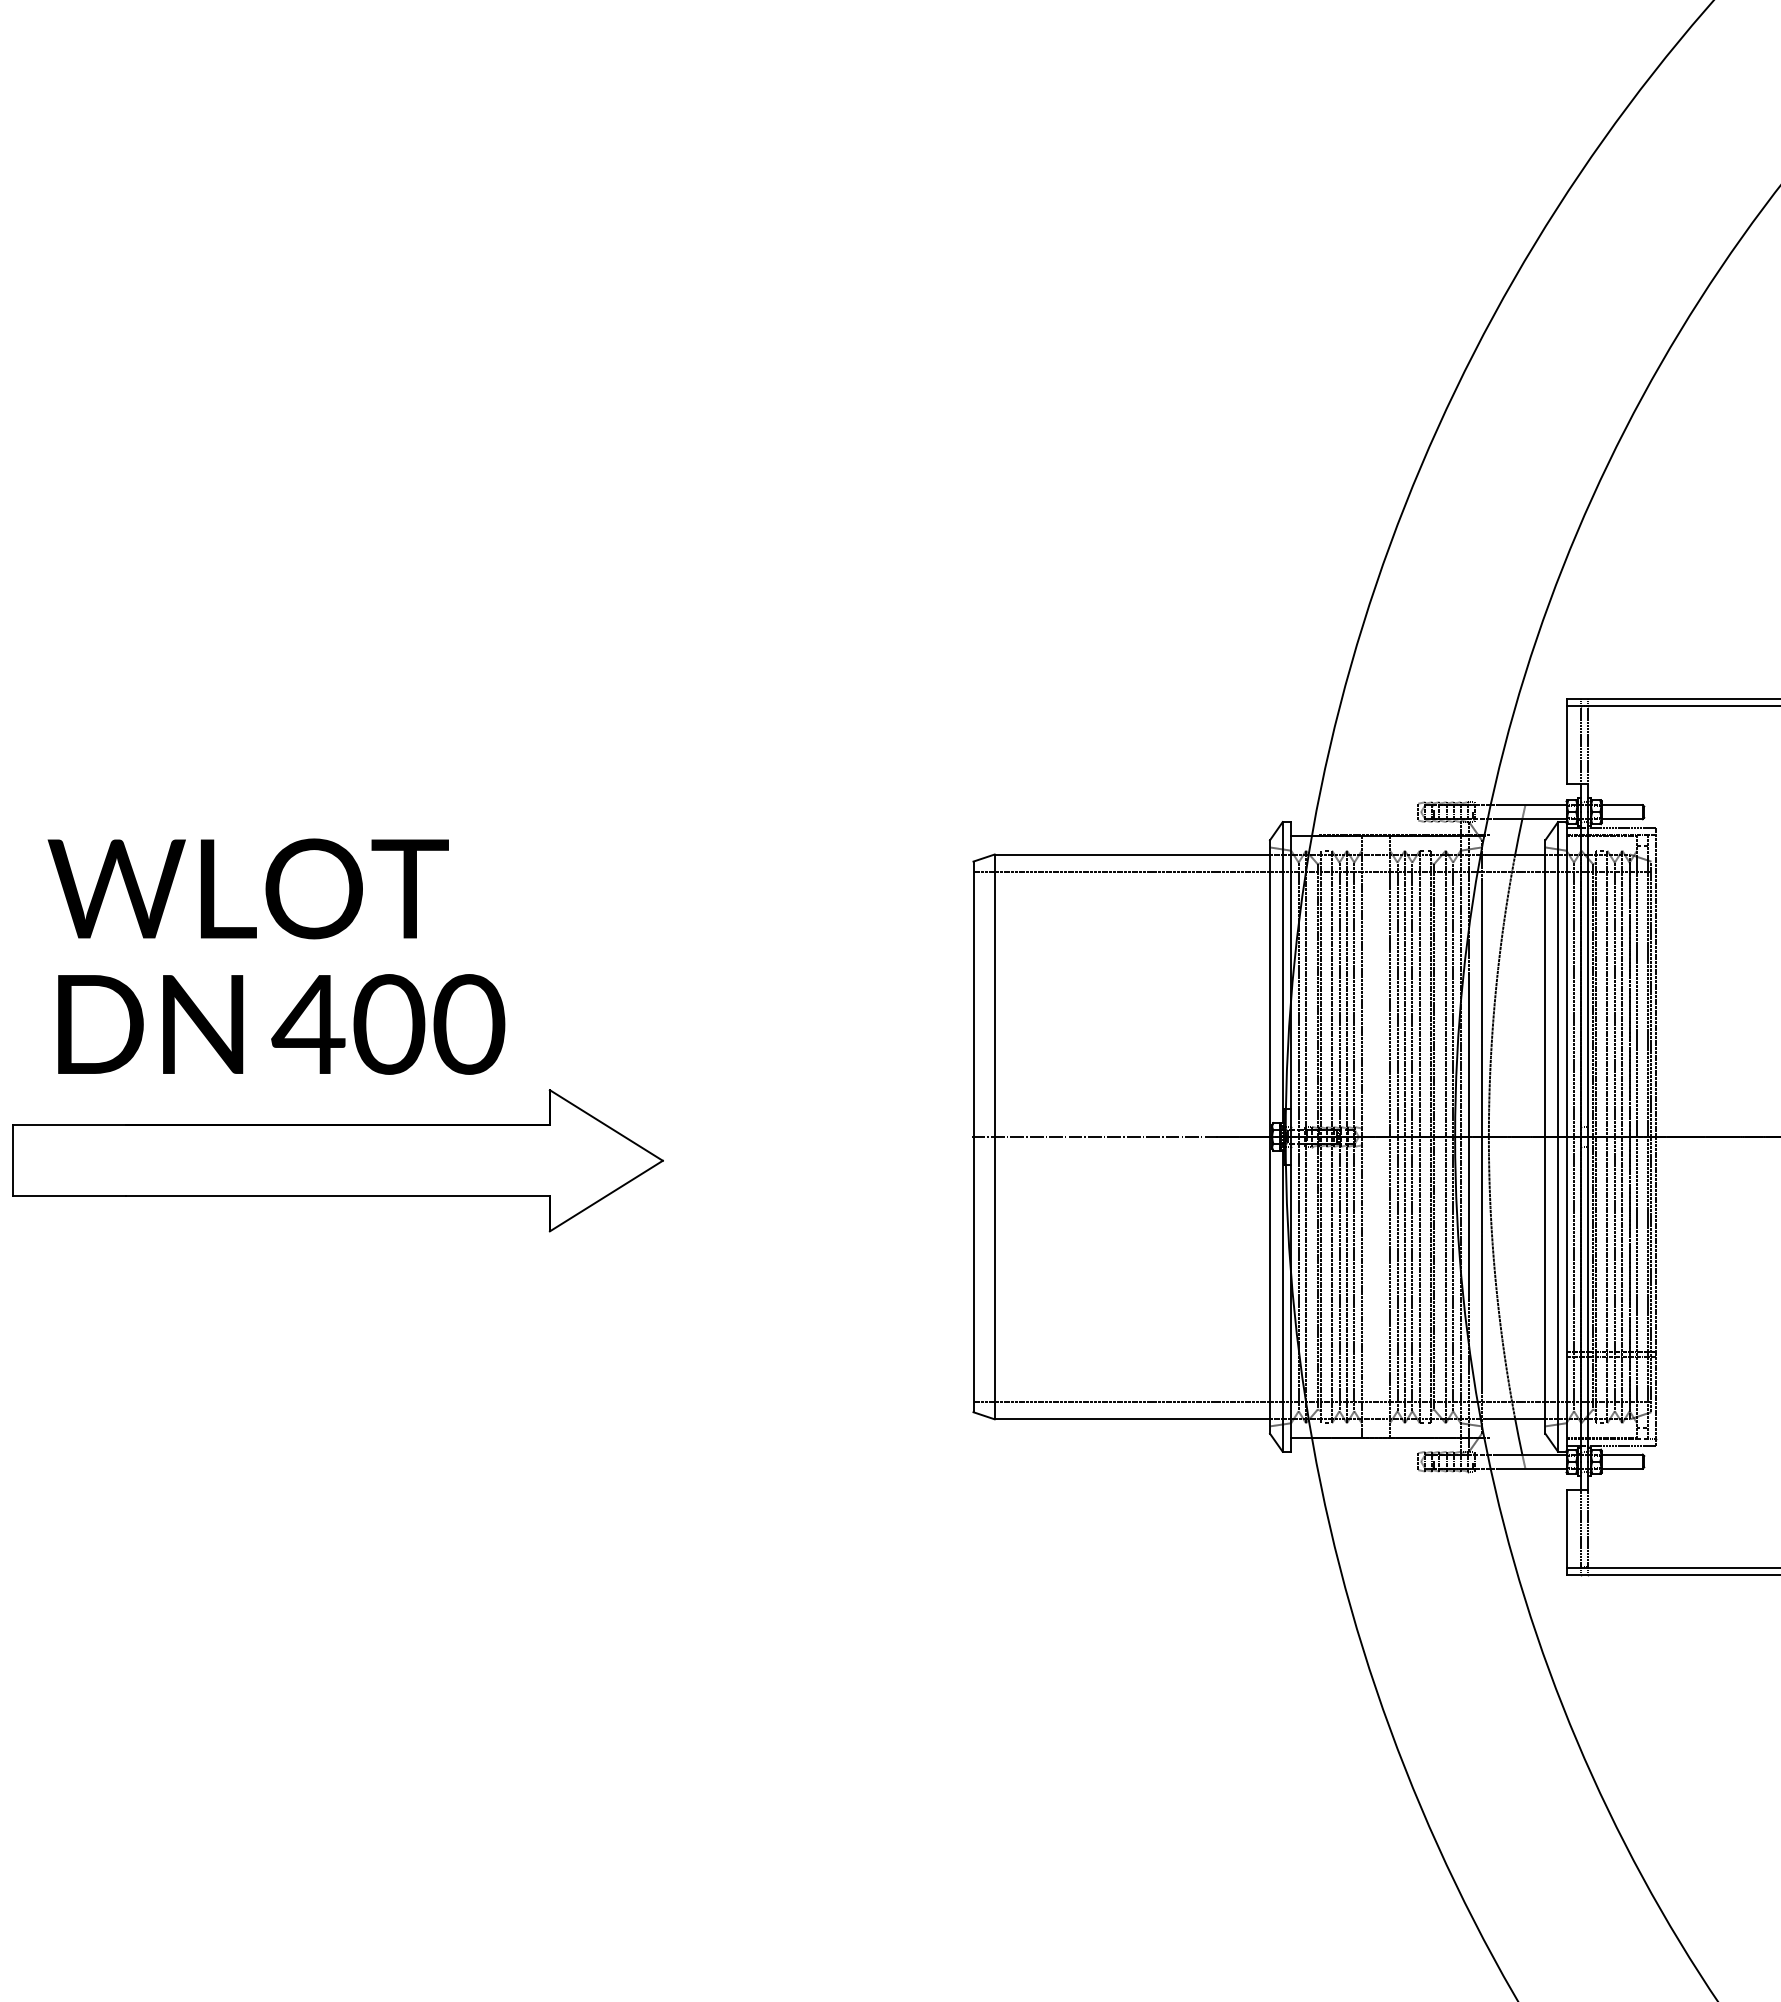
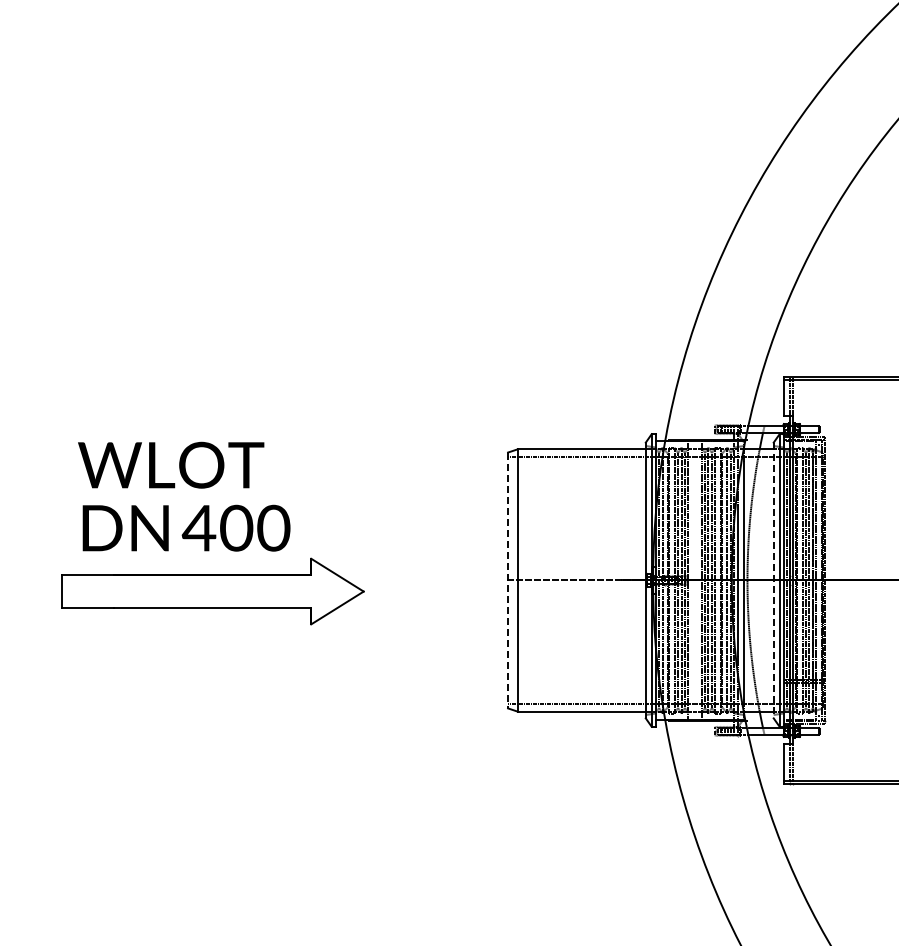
line: (974, 1136) -> (508, 580), solid -> dashed
line: (1544, 1136) -> (773, 580), solid -> dashed

